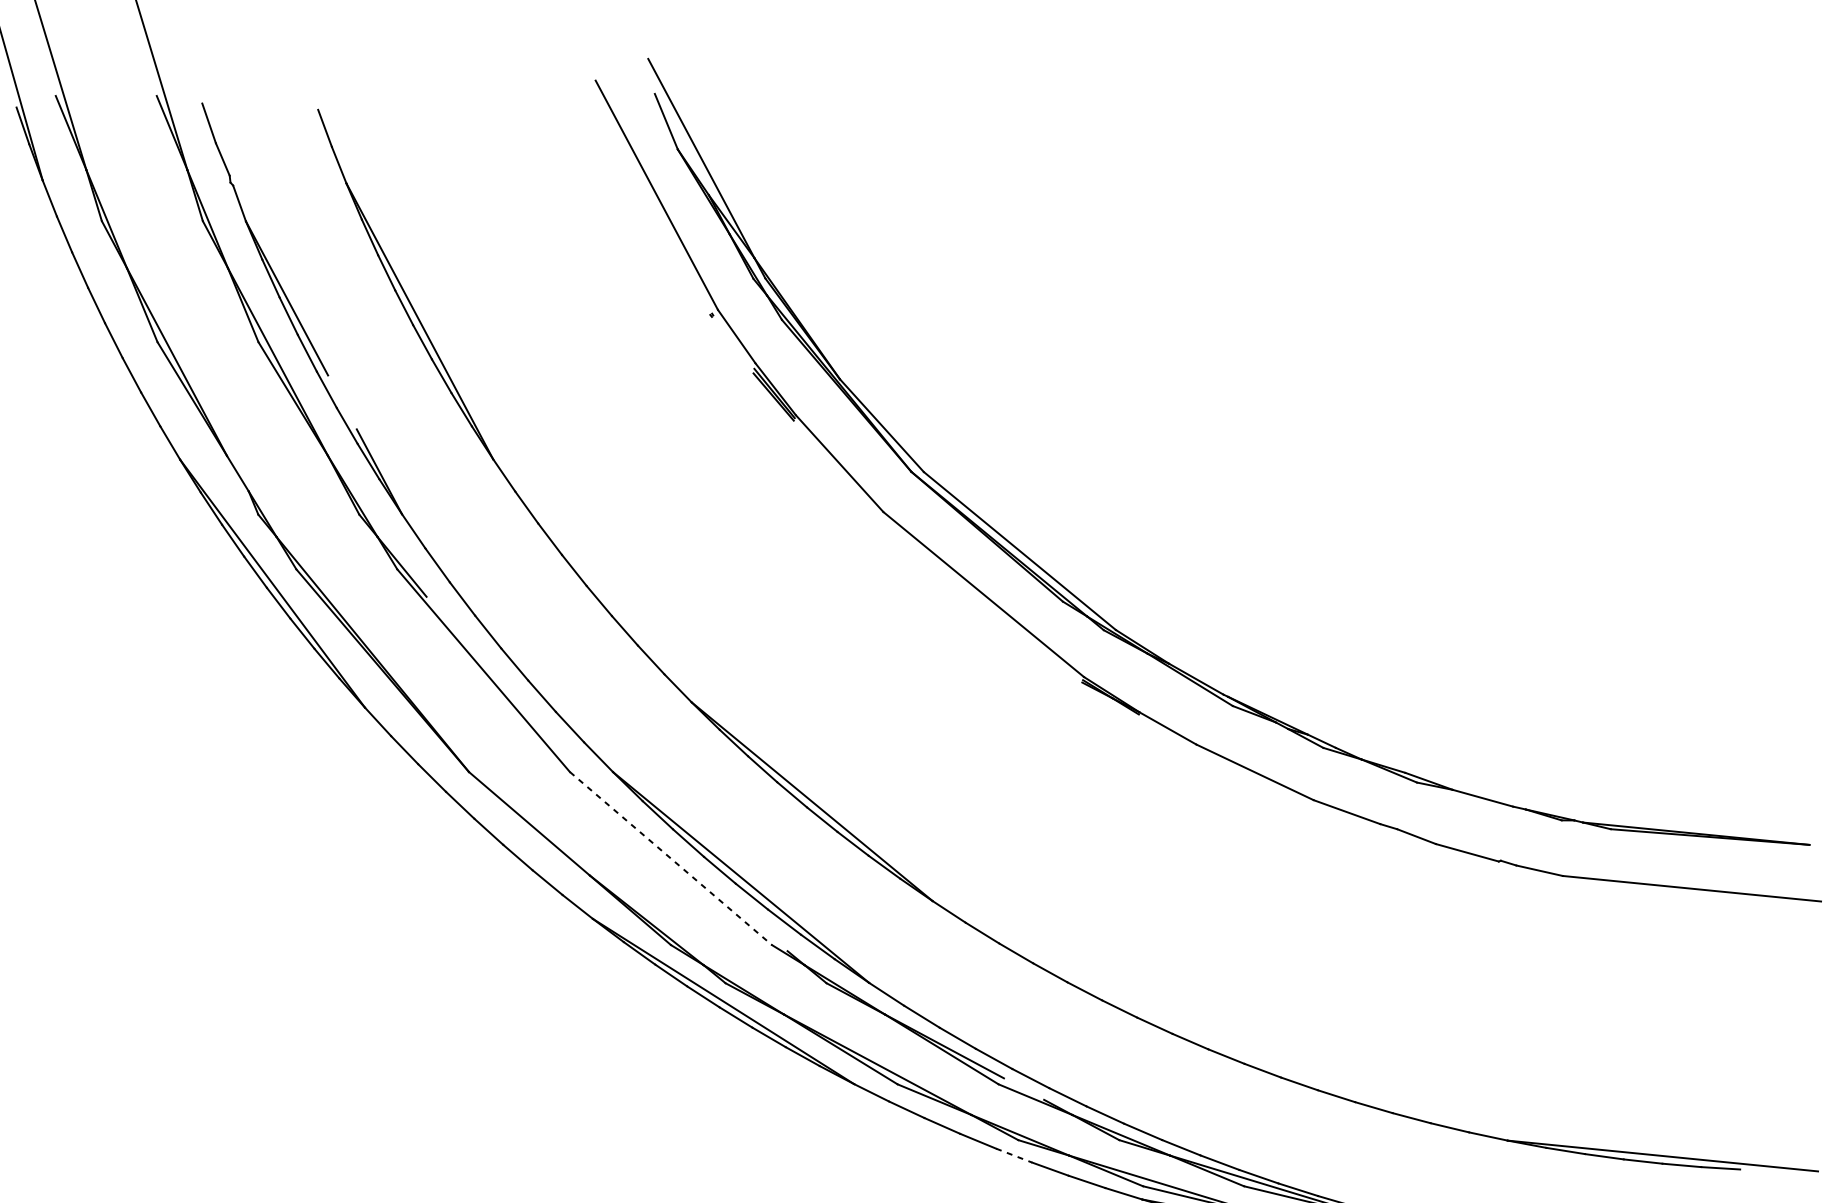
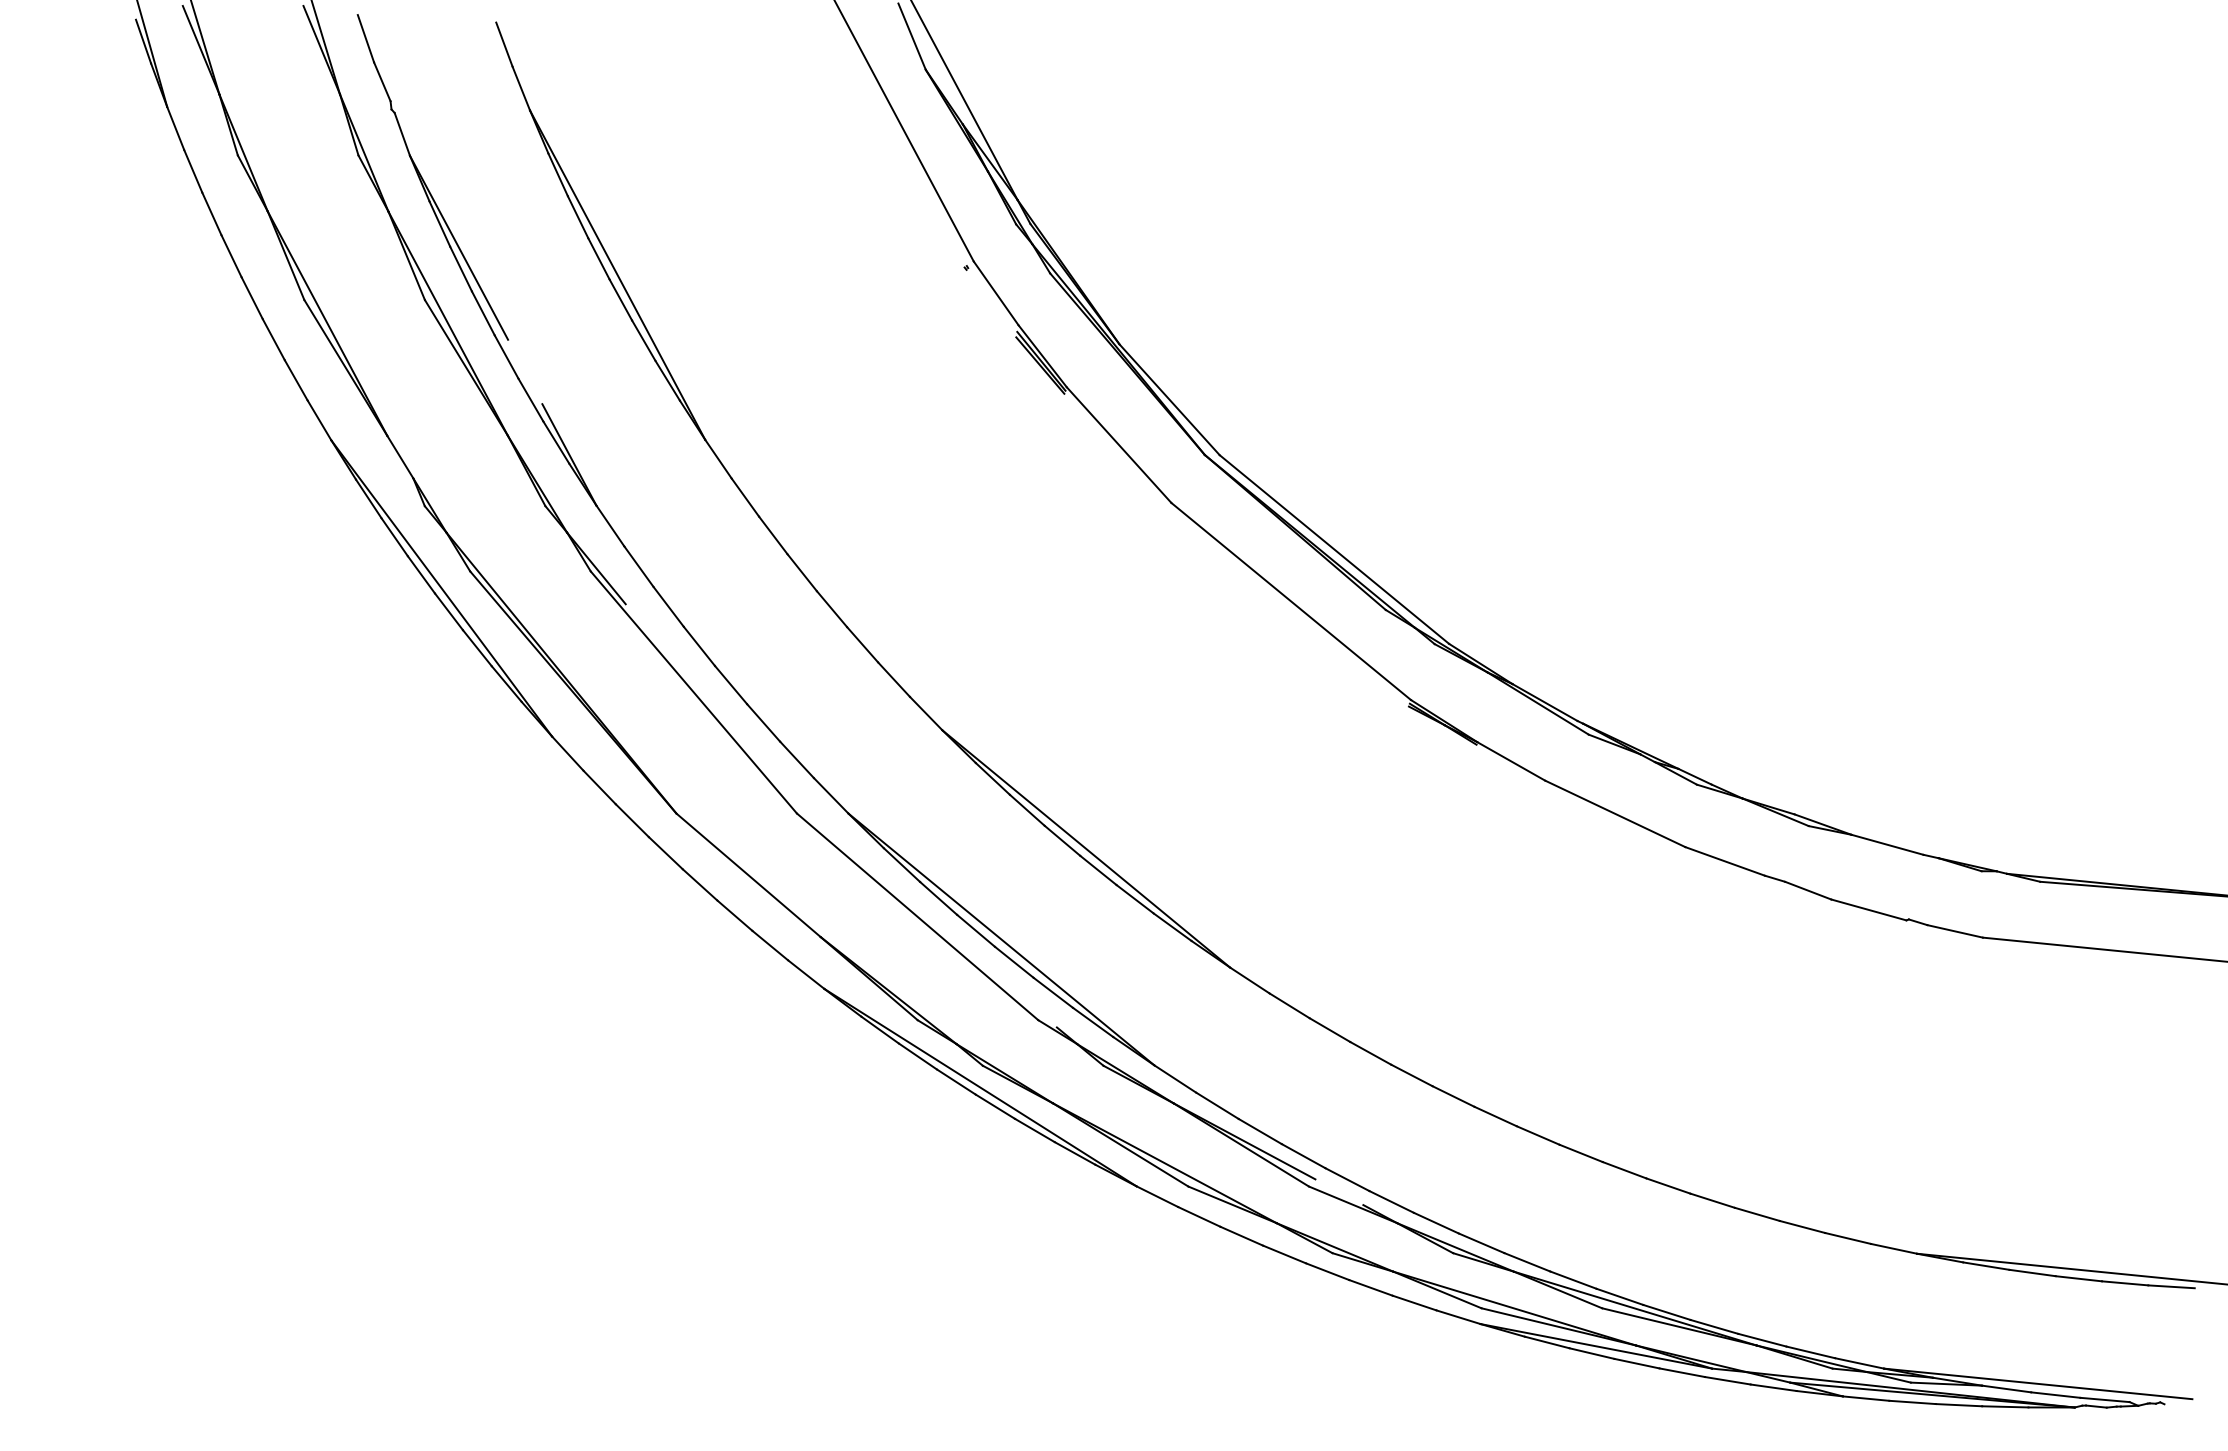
line: (670, 858) -> (917, 916), dashed -> solid
line: (1014, 1155) -> (1328, 1271), dashed -> solid

